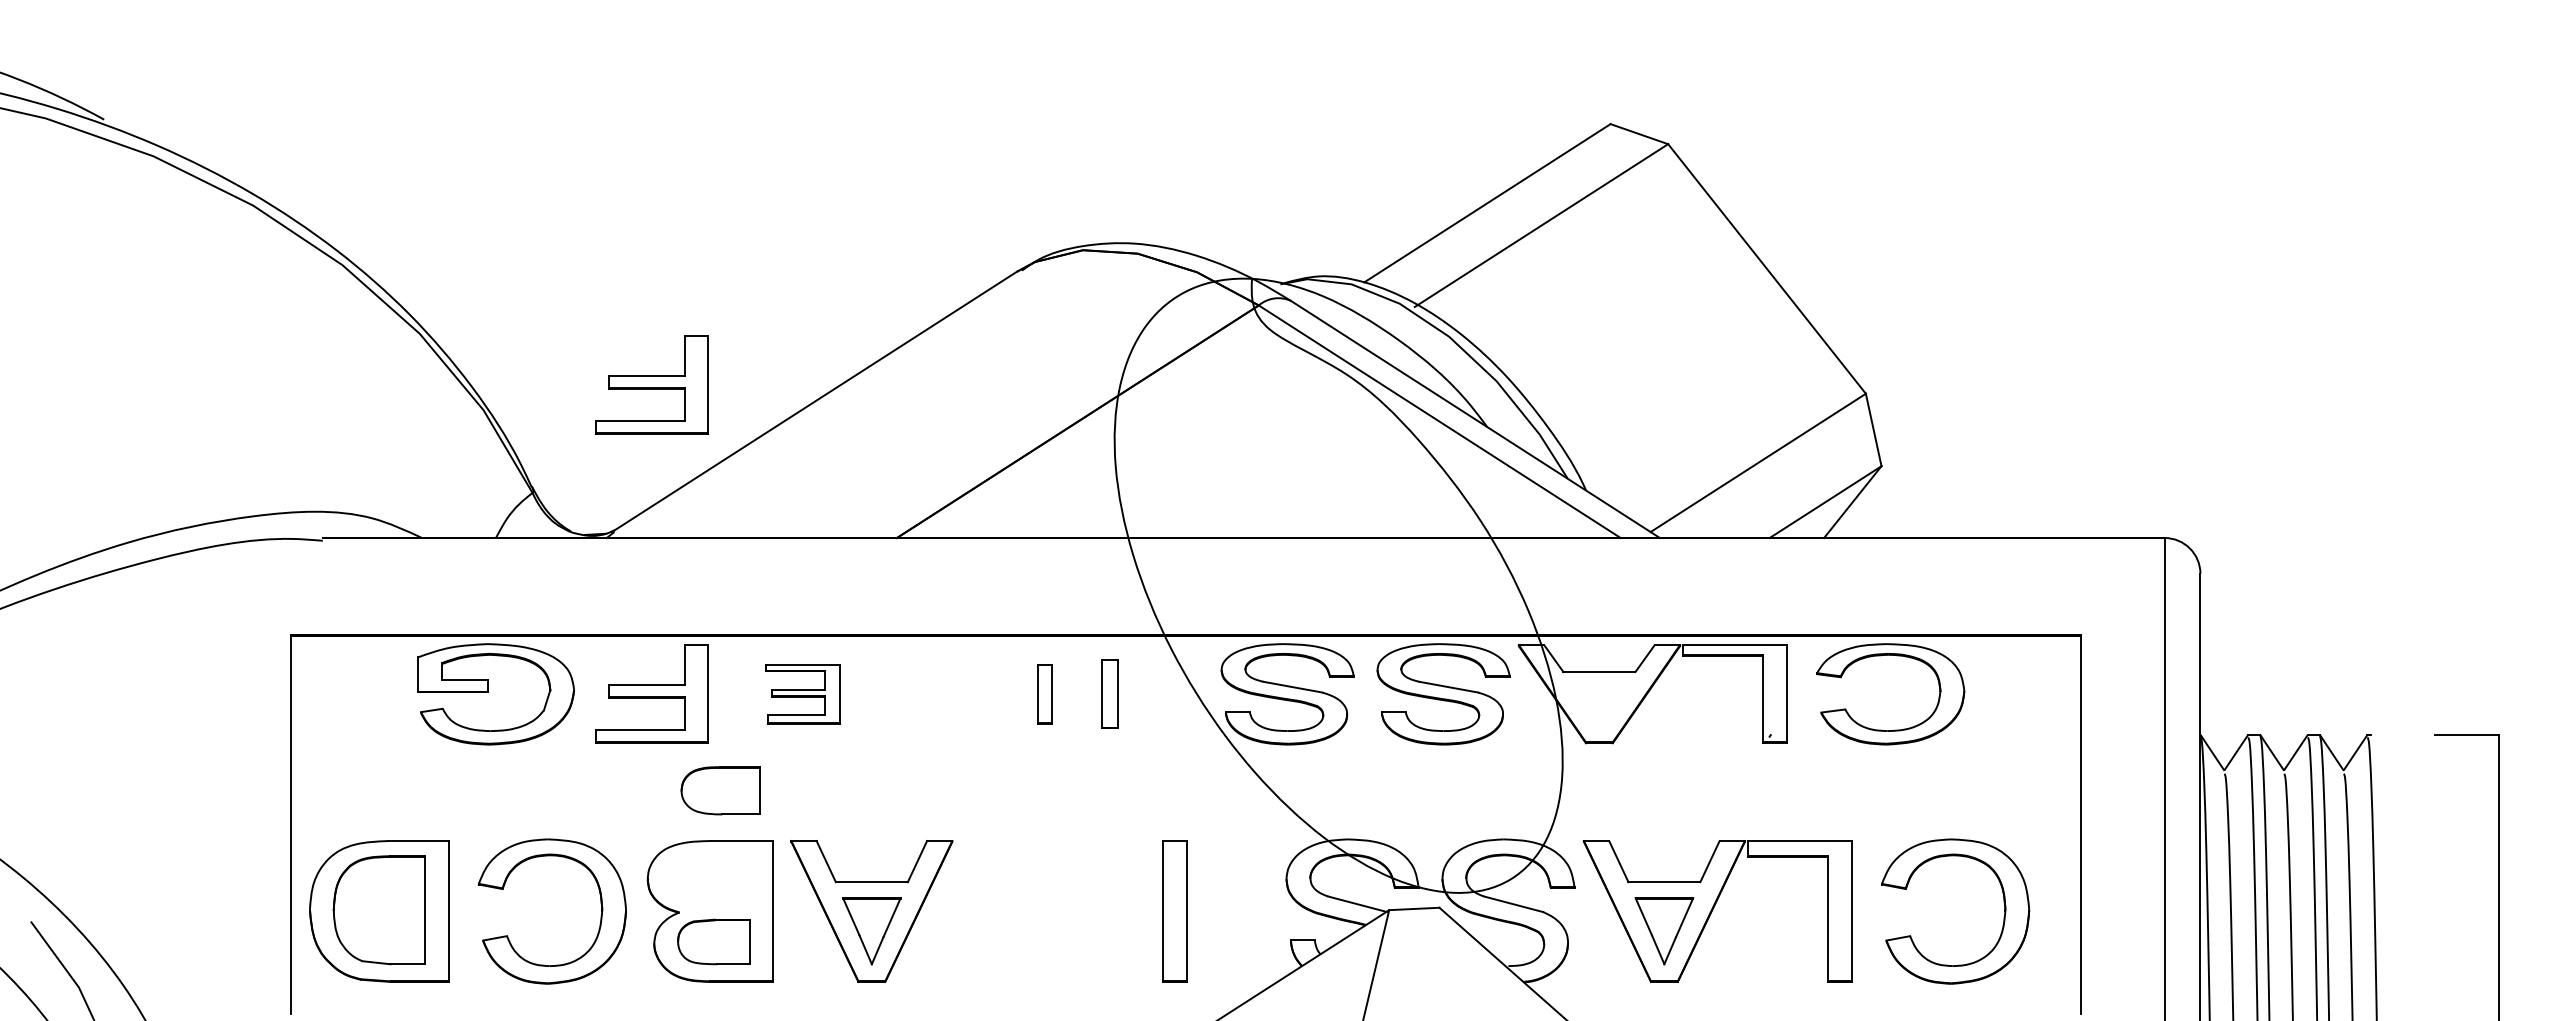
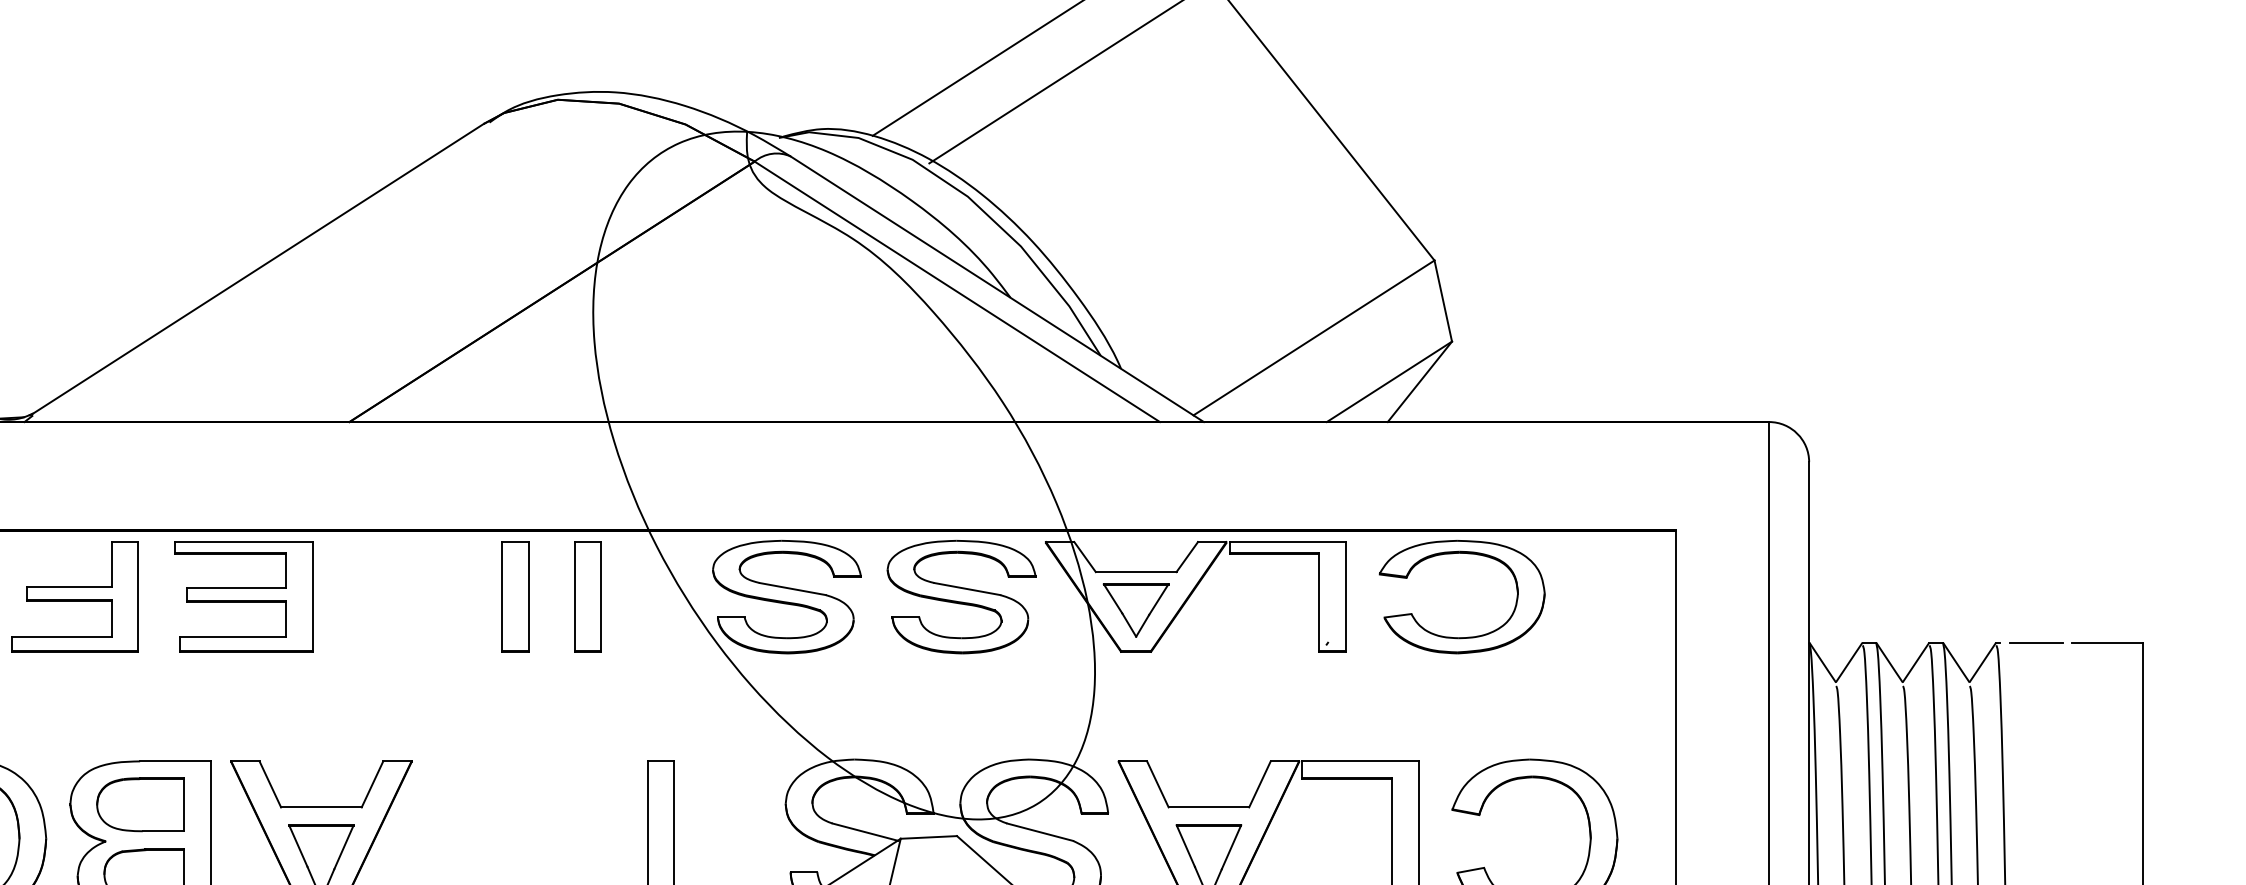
part: (651, 384) -> (74, 250), removed
part: (802, 693) -> (243, 596), size x1.67
part: (1044, 693) -> (514, 596), size x1.67
part: (1109, 693) -> (587, 596), size x1.43
part: (1599, 705) -> (1136, 609), added
line: (2403, 734) -> (2036, 642), added
part: (720, 790) -> (140, 804), moved

